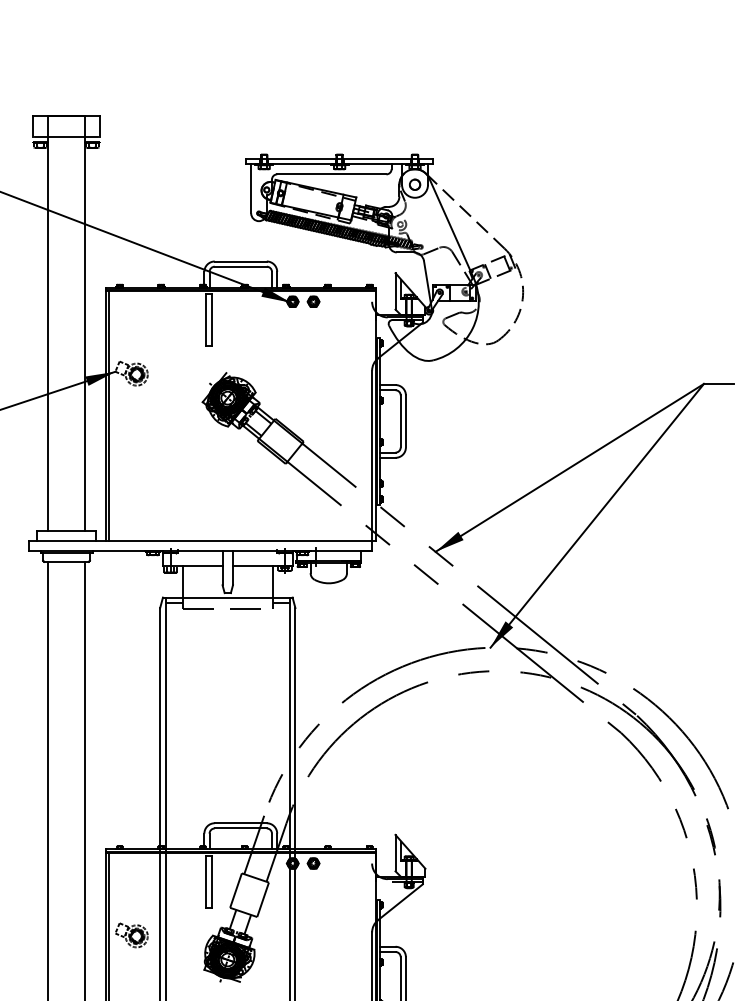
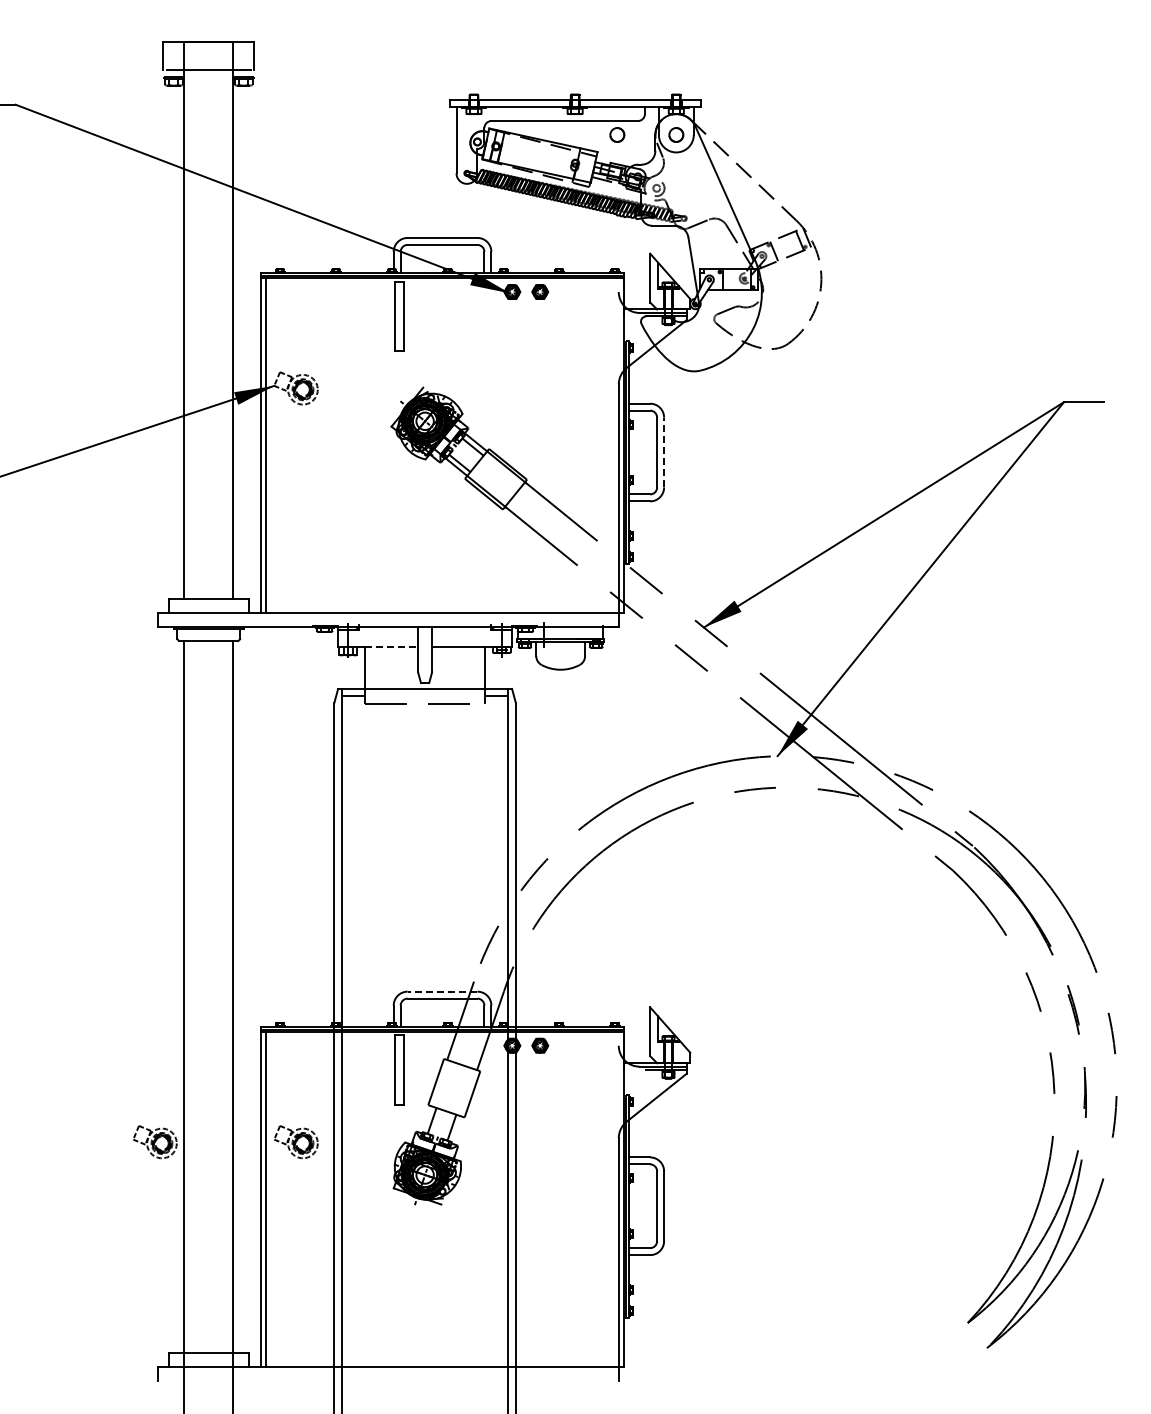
part: (371, 184) -> (617, 134), added
line: (406, 421) -> (664, 452), solid -> dashed
line: (202, 566) -> (391, 647), solid -> dashed
line: (240, 823) -> (442, 991), solid -> dashed
part: (26, 935) -> (155, 1142), added

